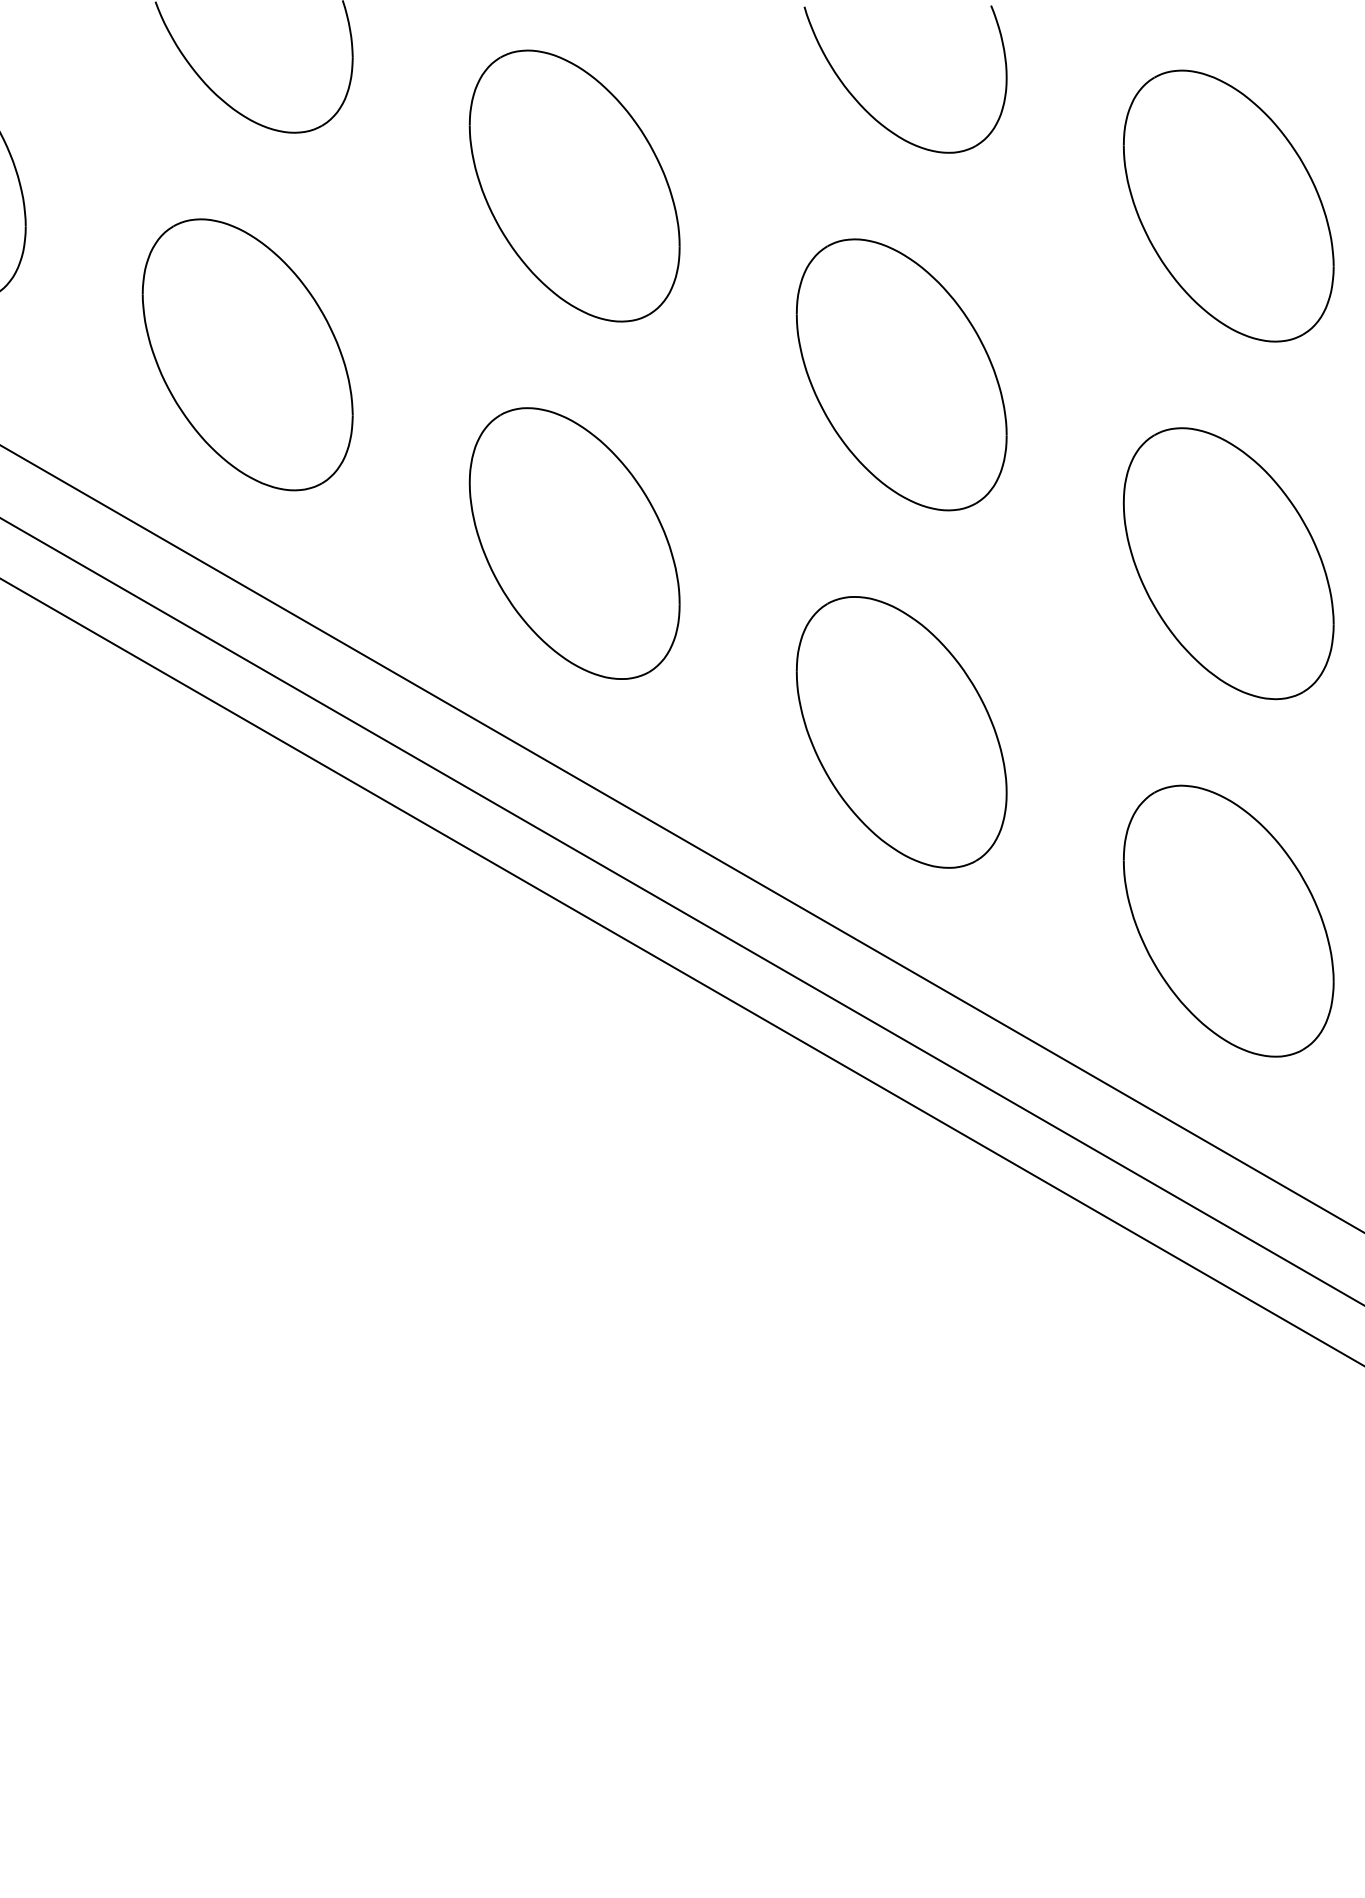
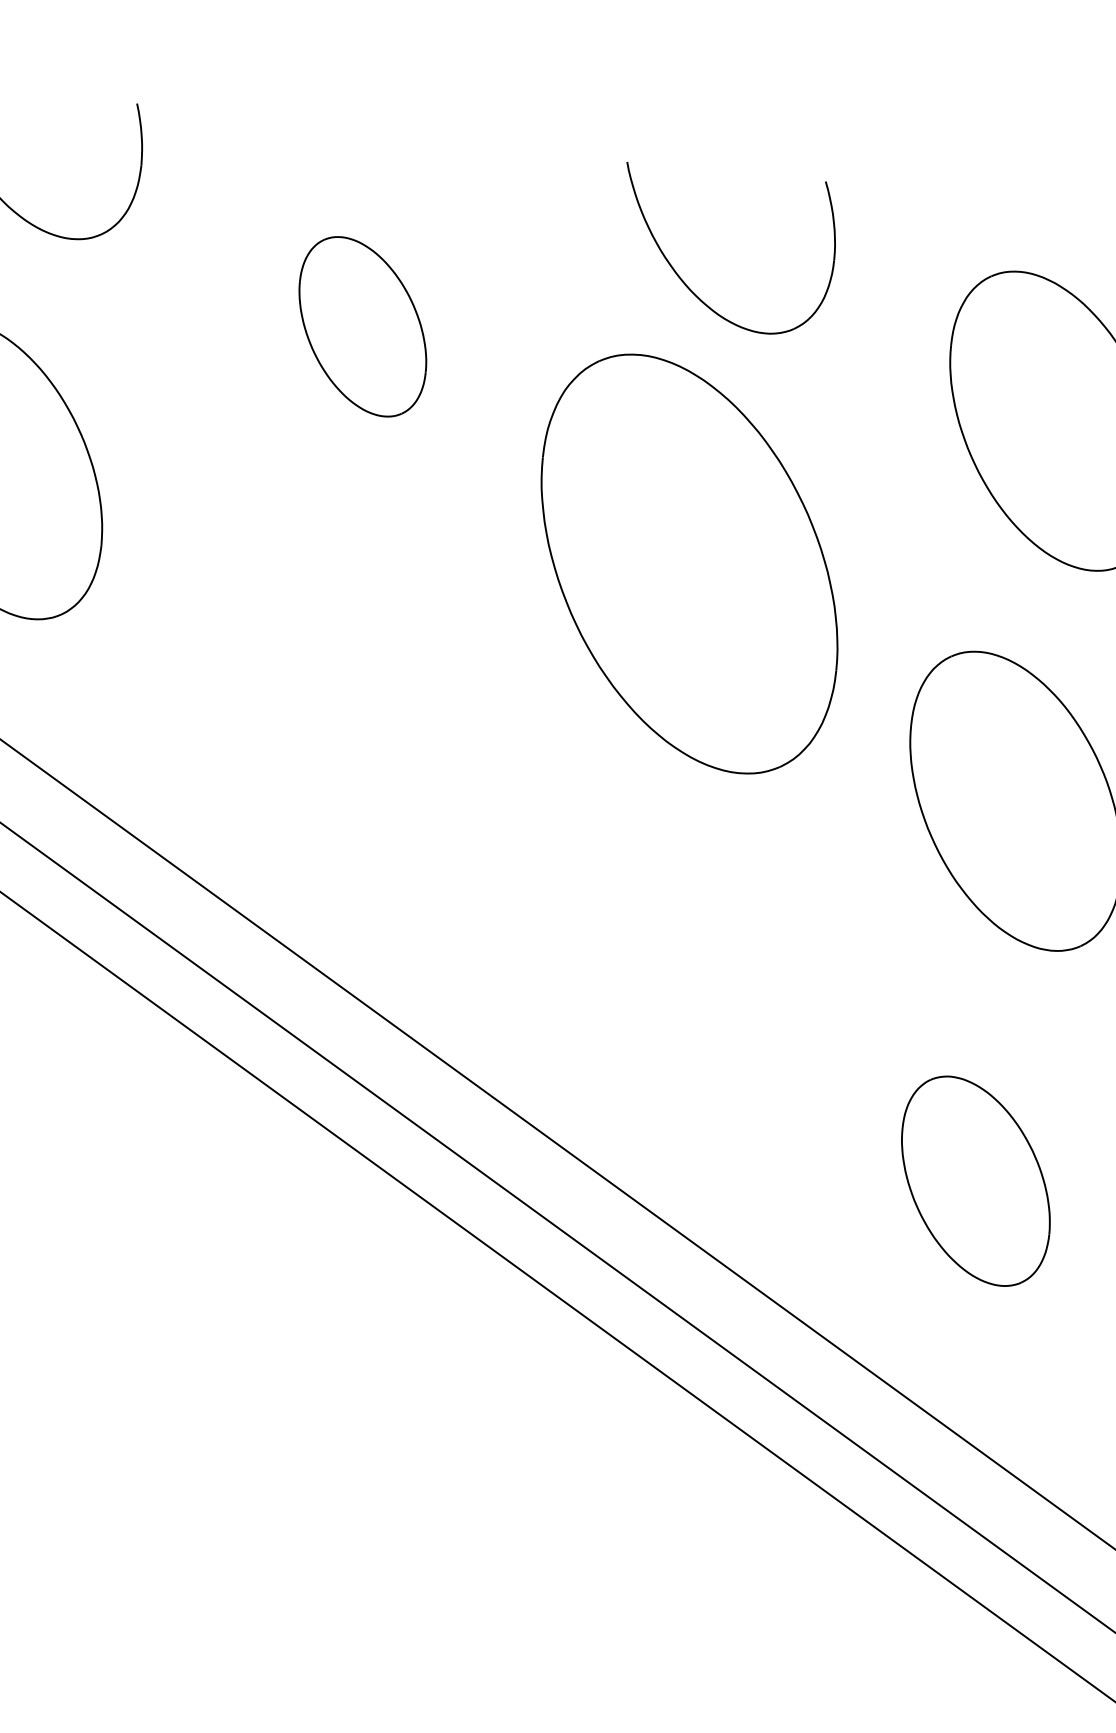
part: (574, 185) -> (362, 326), size x0.6
part: (901, 374) -> (689, 563), size x1.4
part: (574, 543) -> (322, 706), removed
part: (901, 732) -> (649, 944), removed
part: (1228, 920) -> (975, 1180), size x0.7

